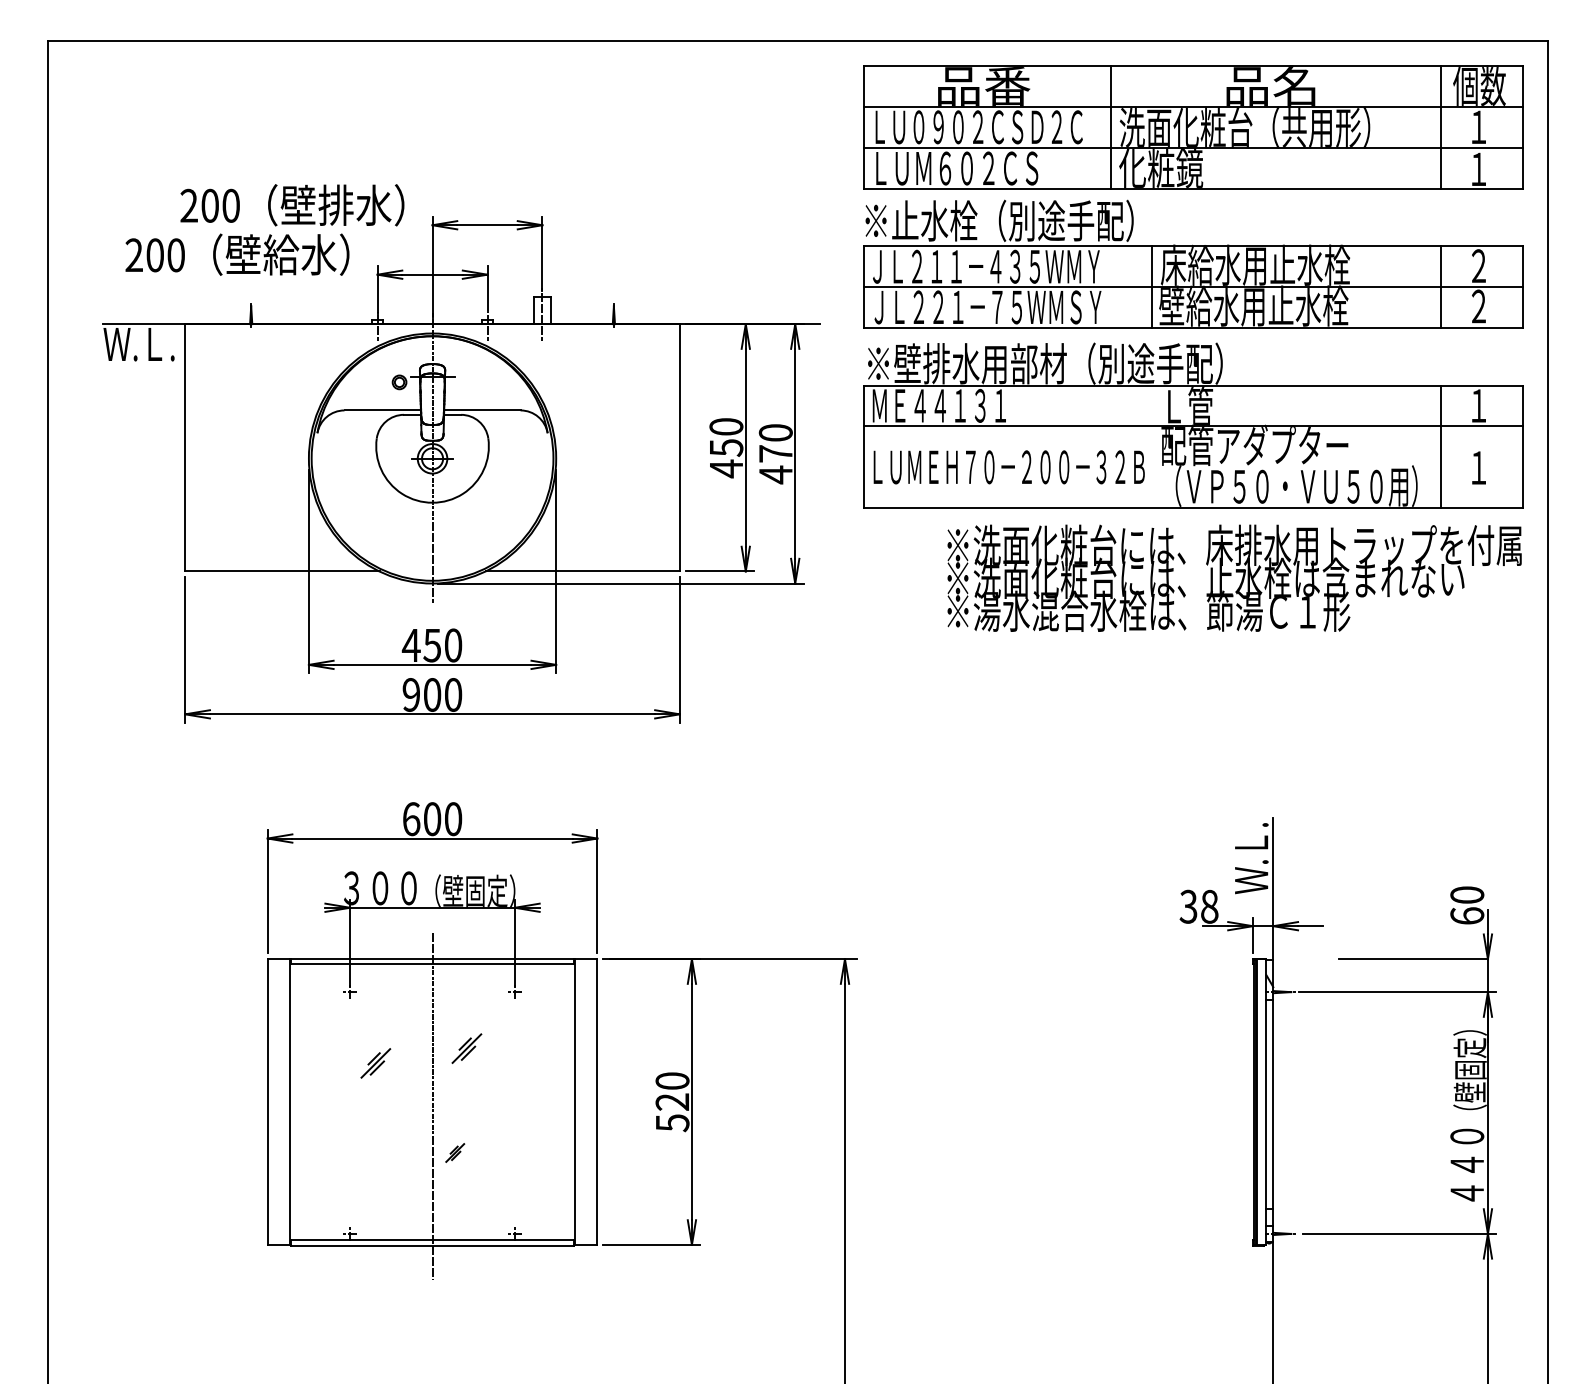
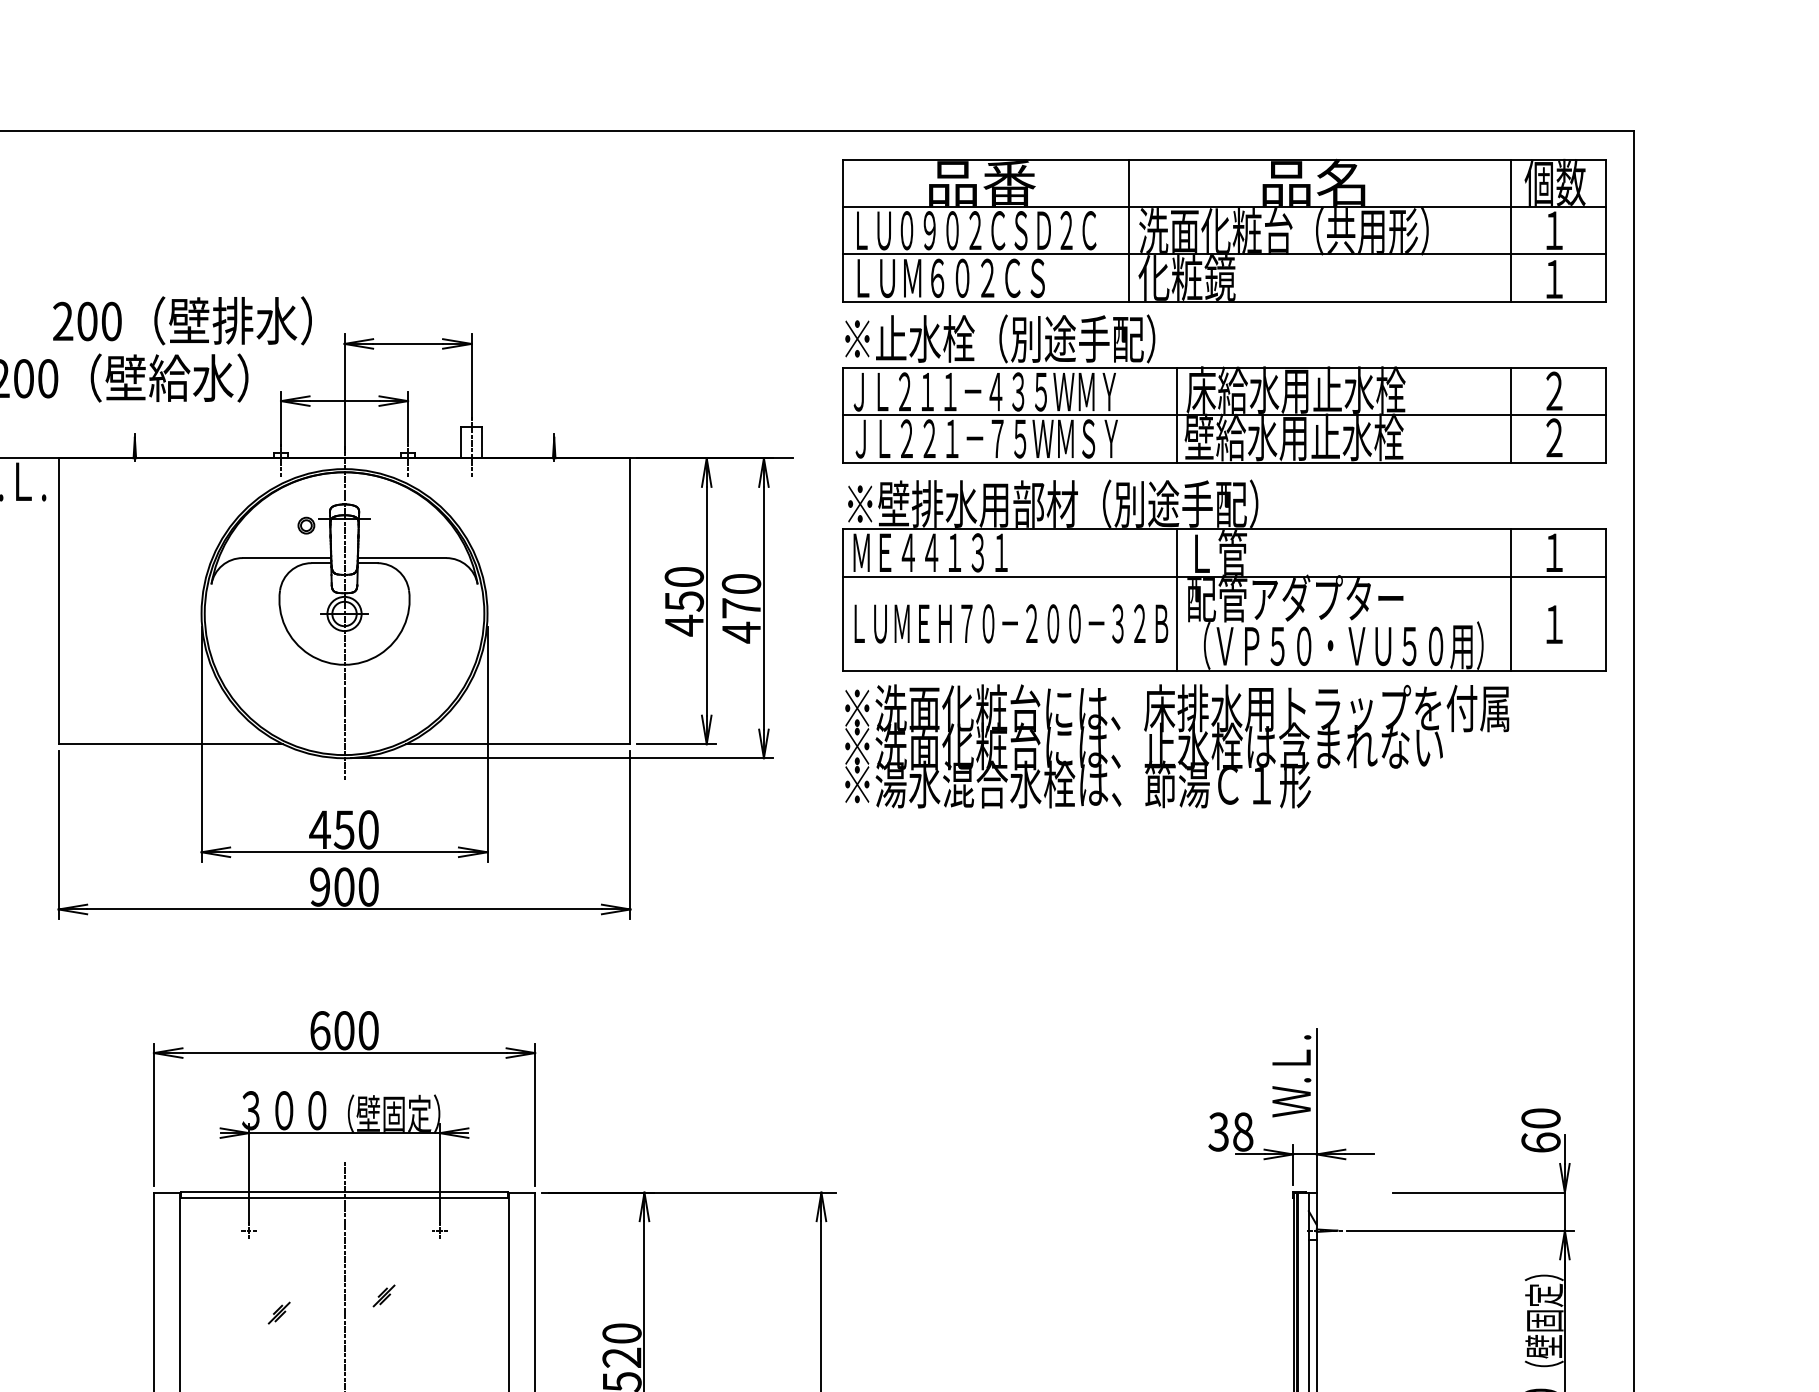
line: (1152, 446) -> (1177, 599), added
text: (1234, 577) -> (1177, 745), moved
part: (466, 1048) -> (383, 1295), size x0.62
part: (376, 1063) -> (279, 1313), size x0.62

